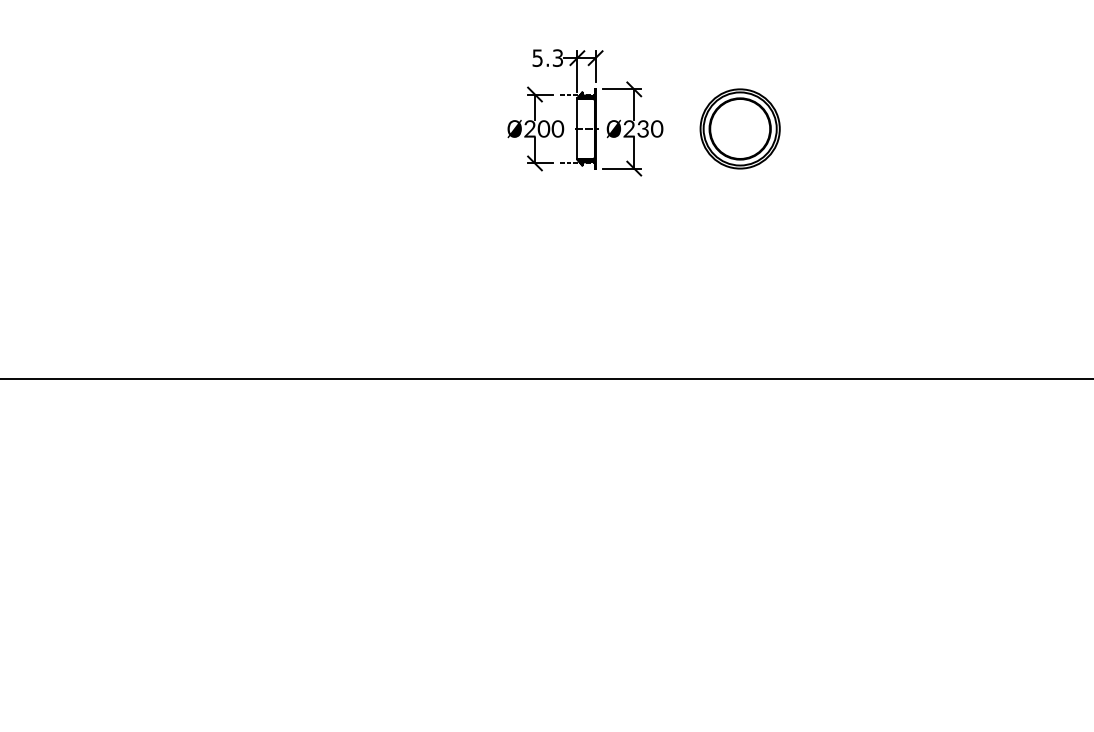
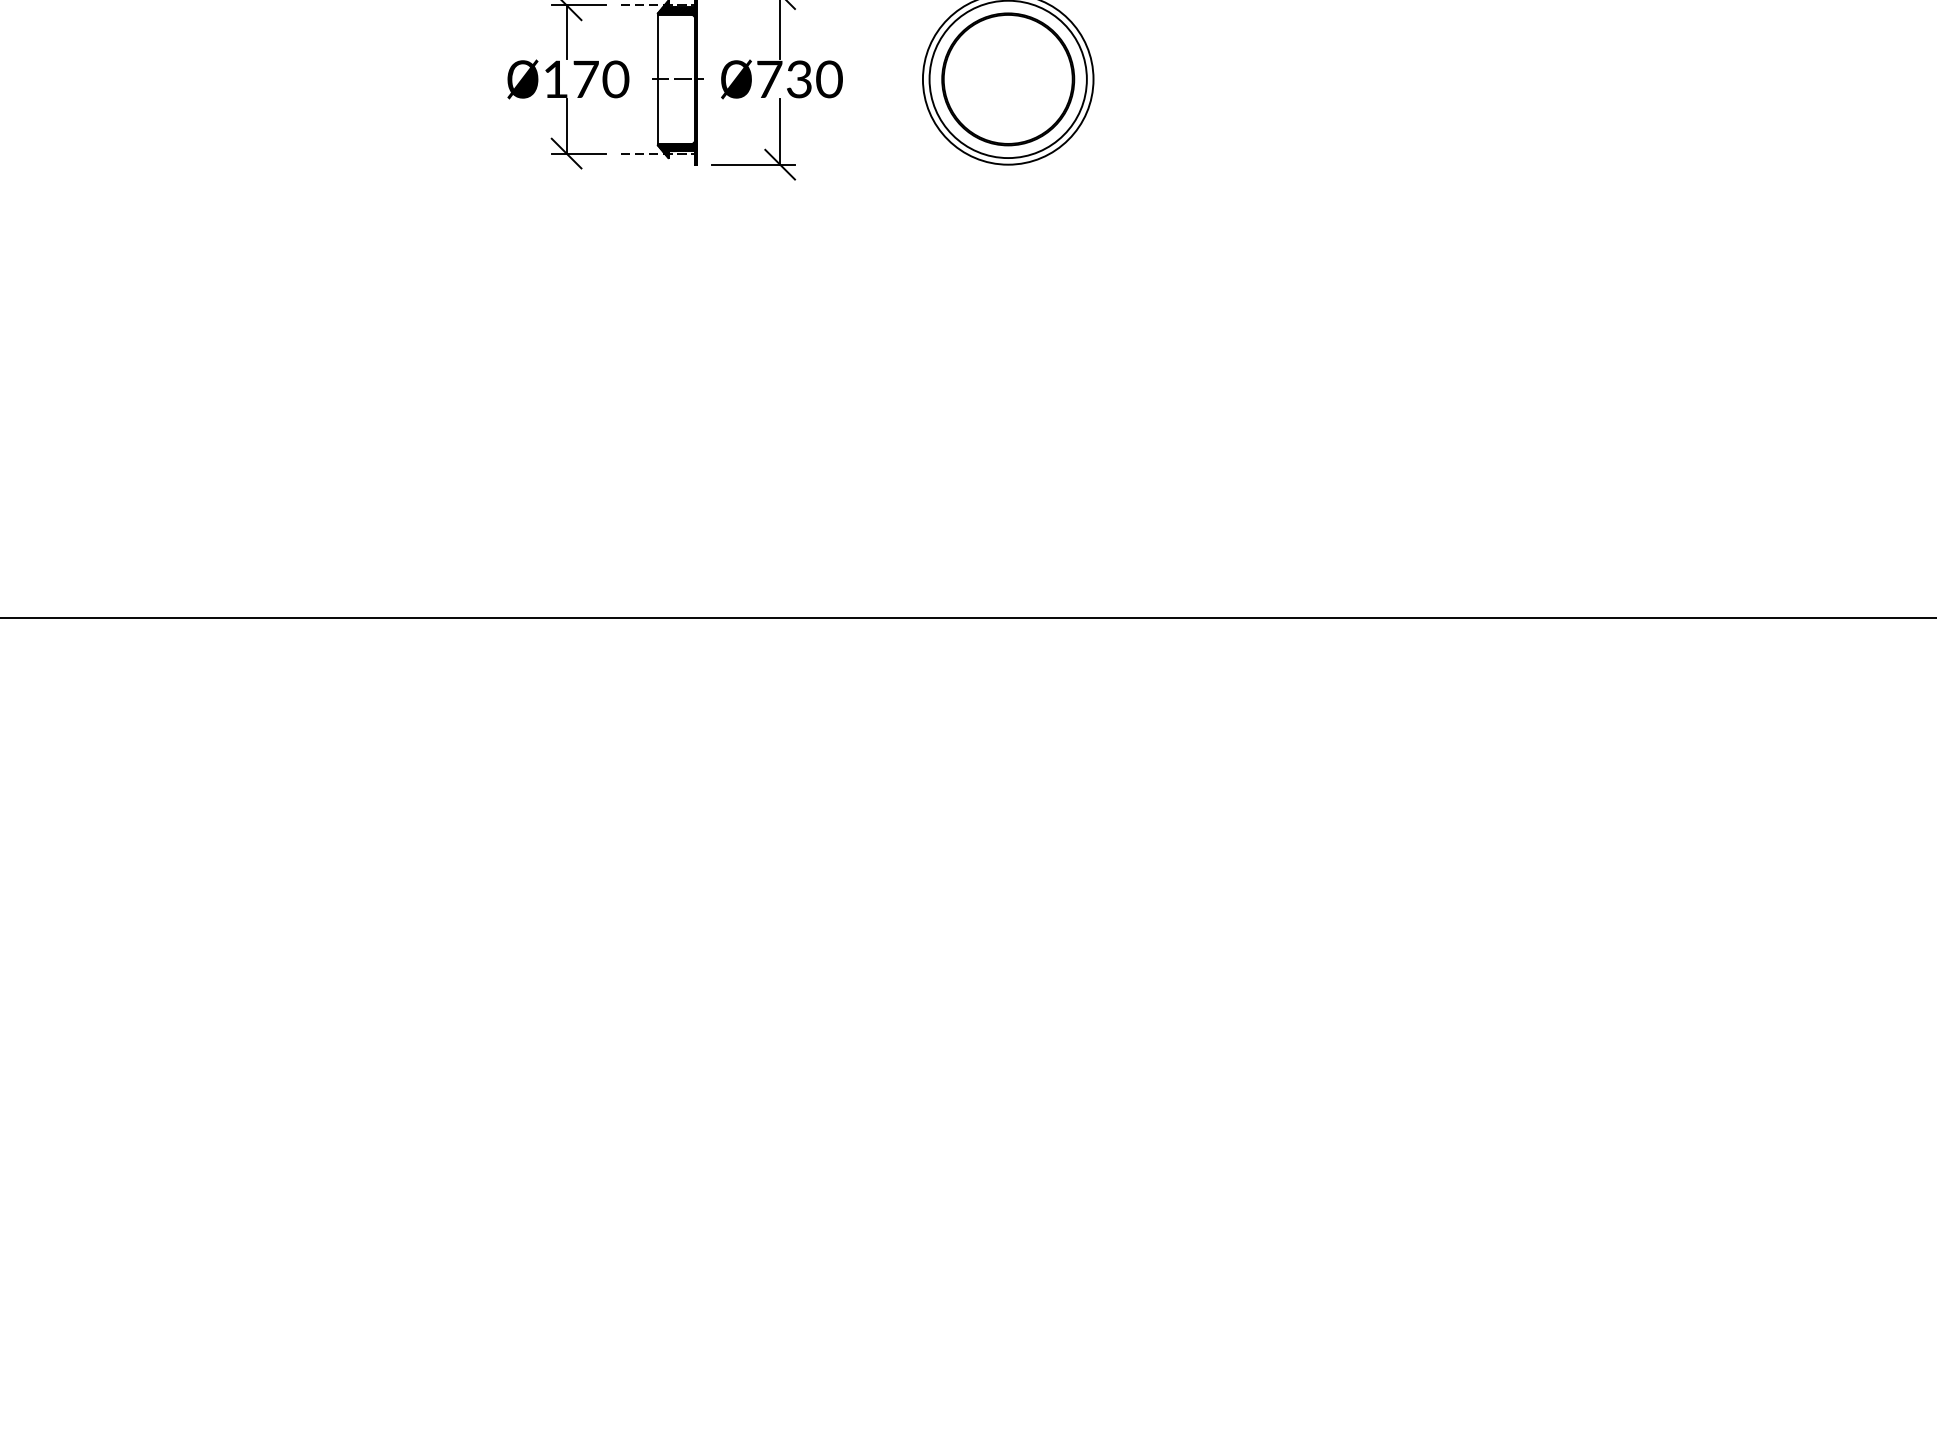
text: (537, 128) -> (571, 78), 200 -> 170
text: (629, 128) -> (769, 78), 230 -> 730

